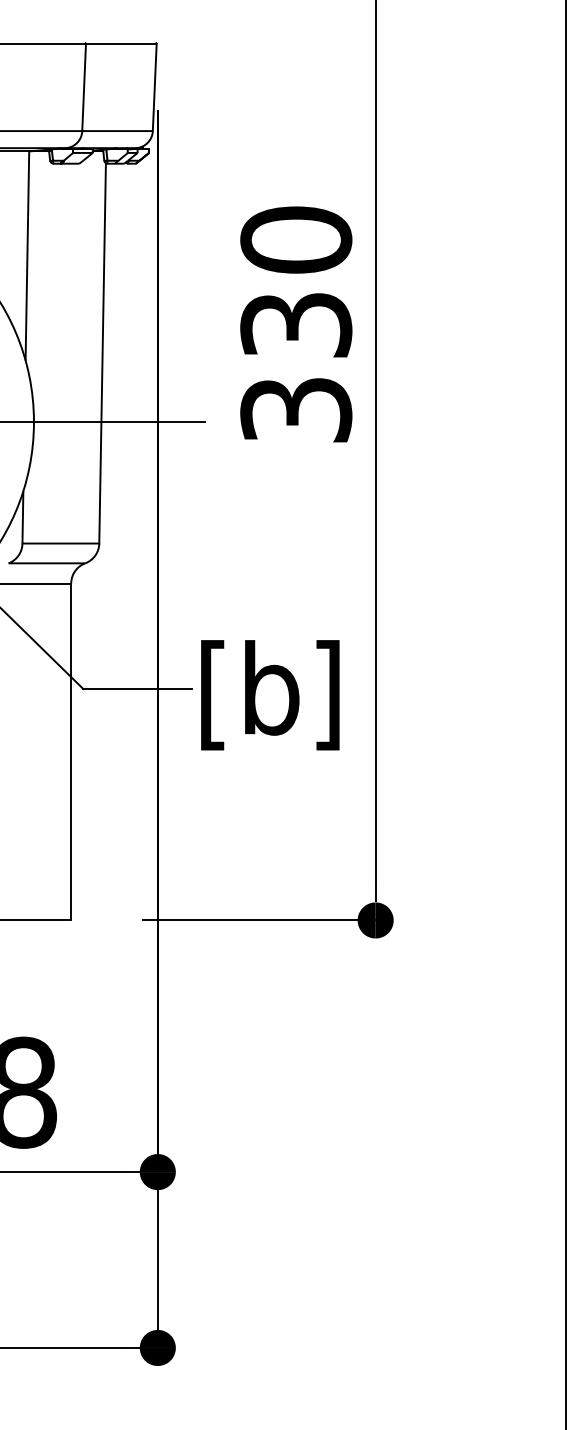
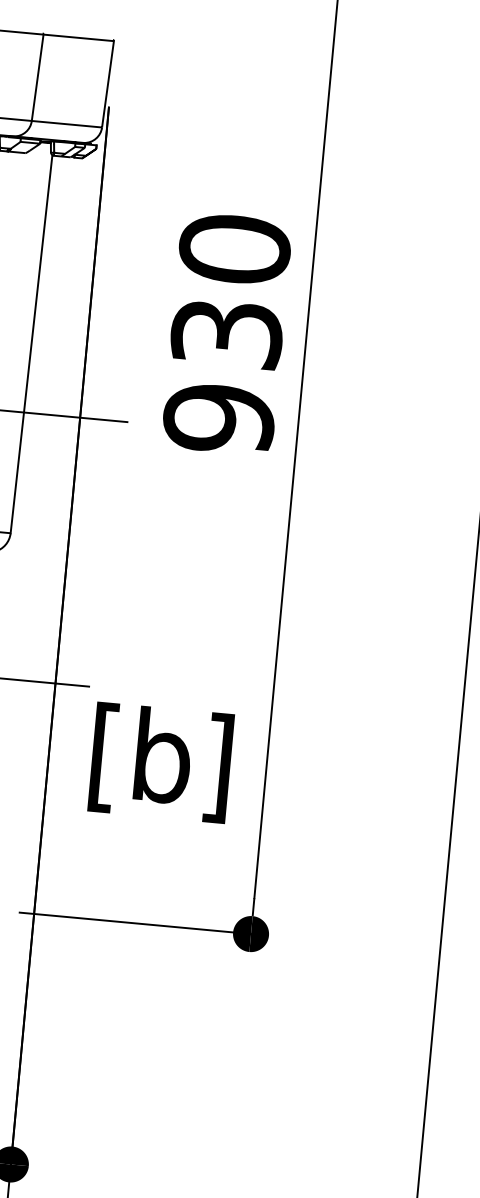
text: (296, 410) -> (219, 418), 330 -> 930
text: (270, 695) -> (161, 763), moved

